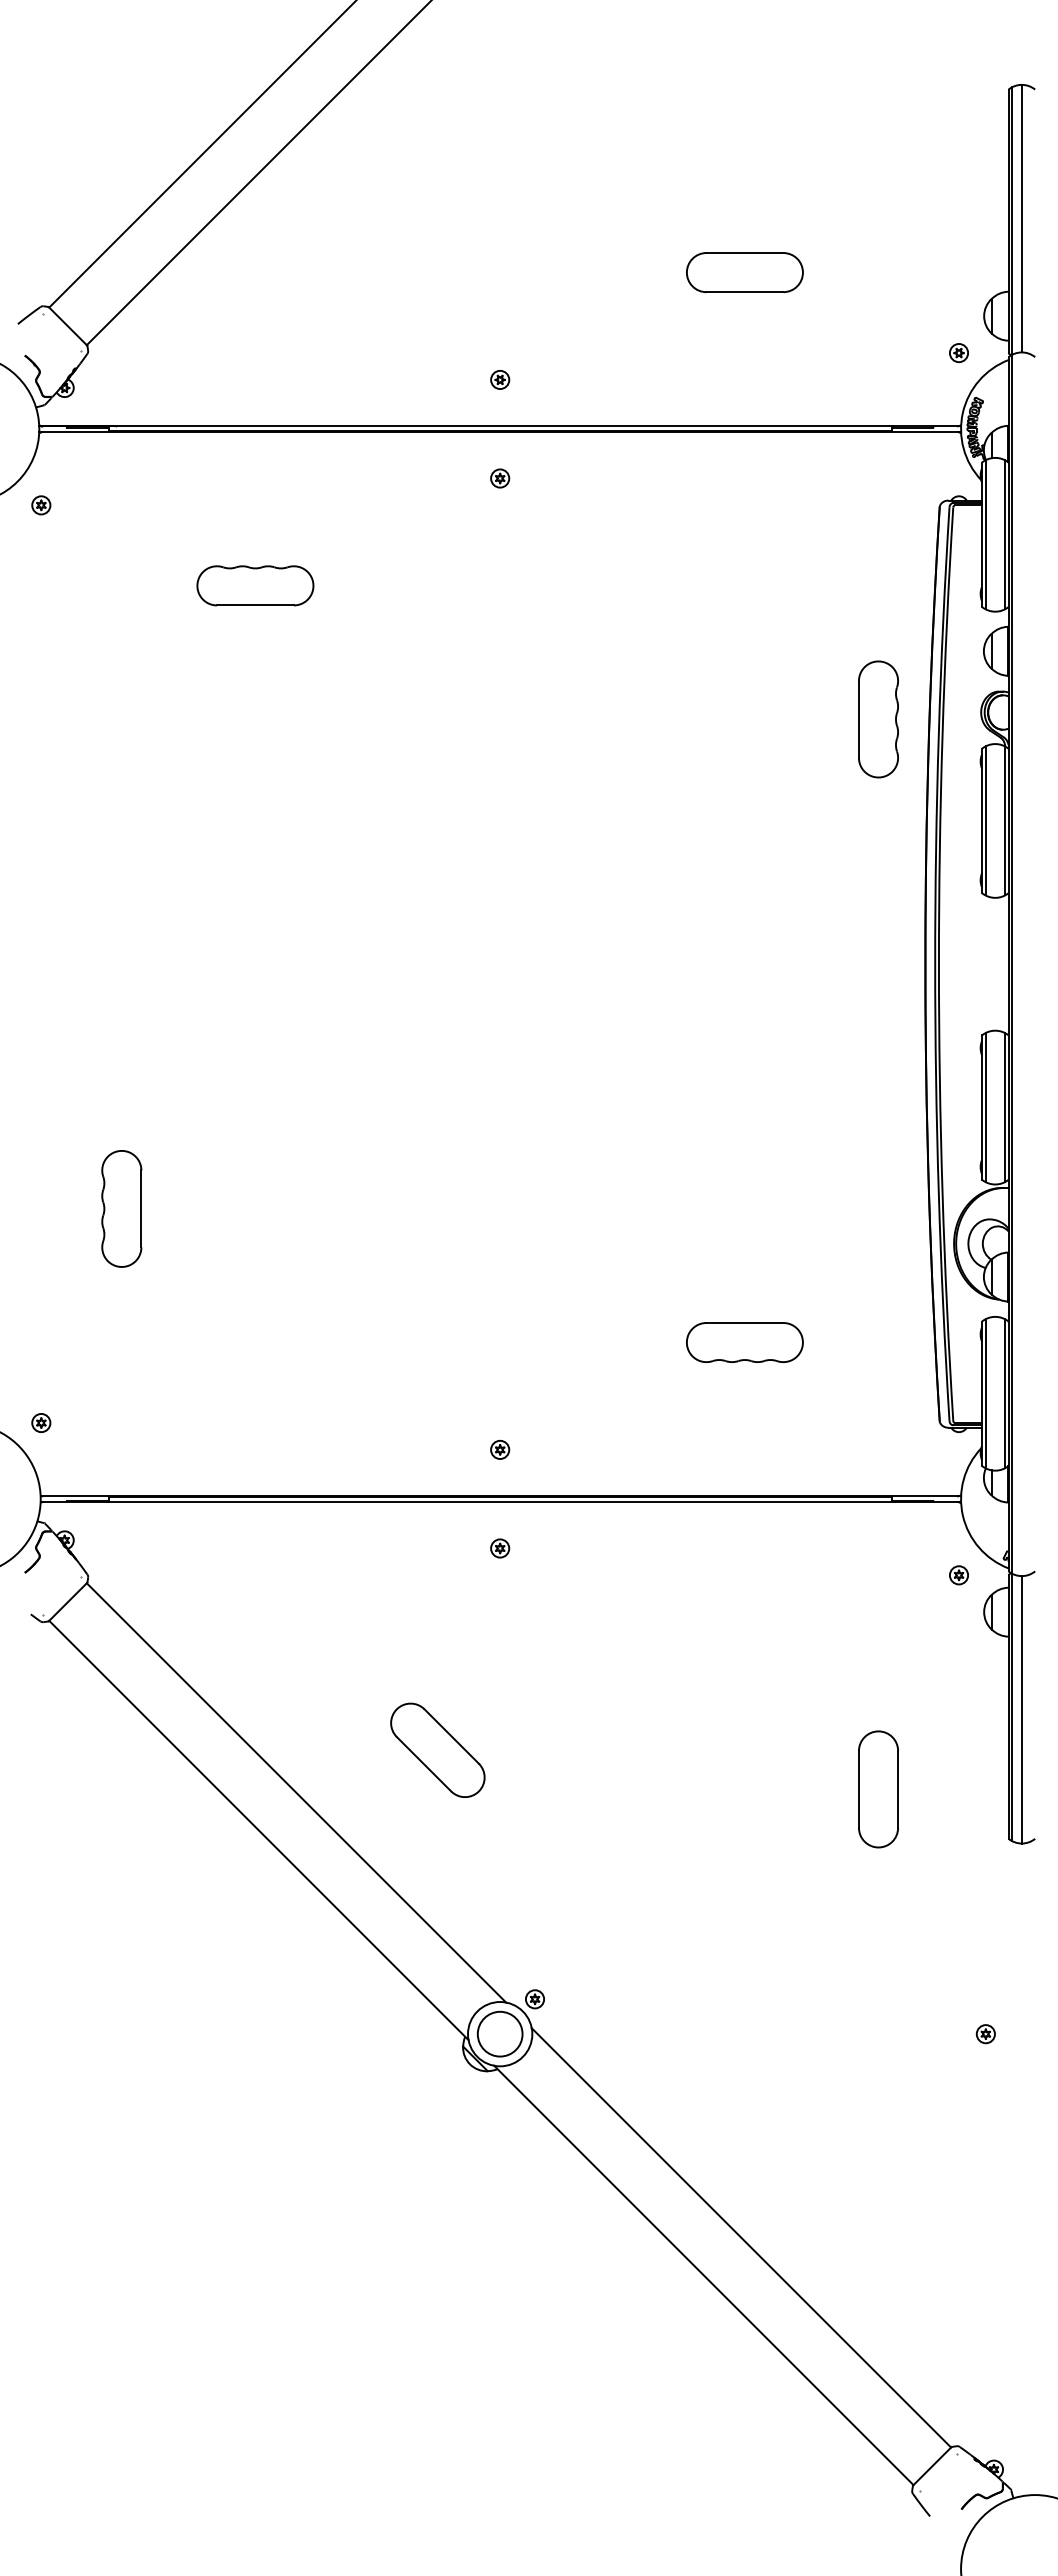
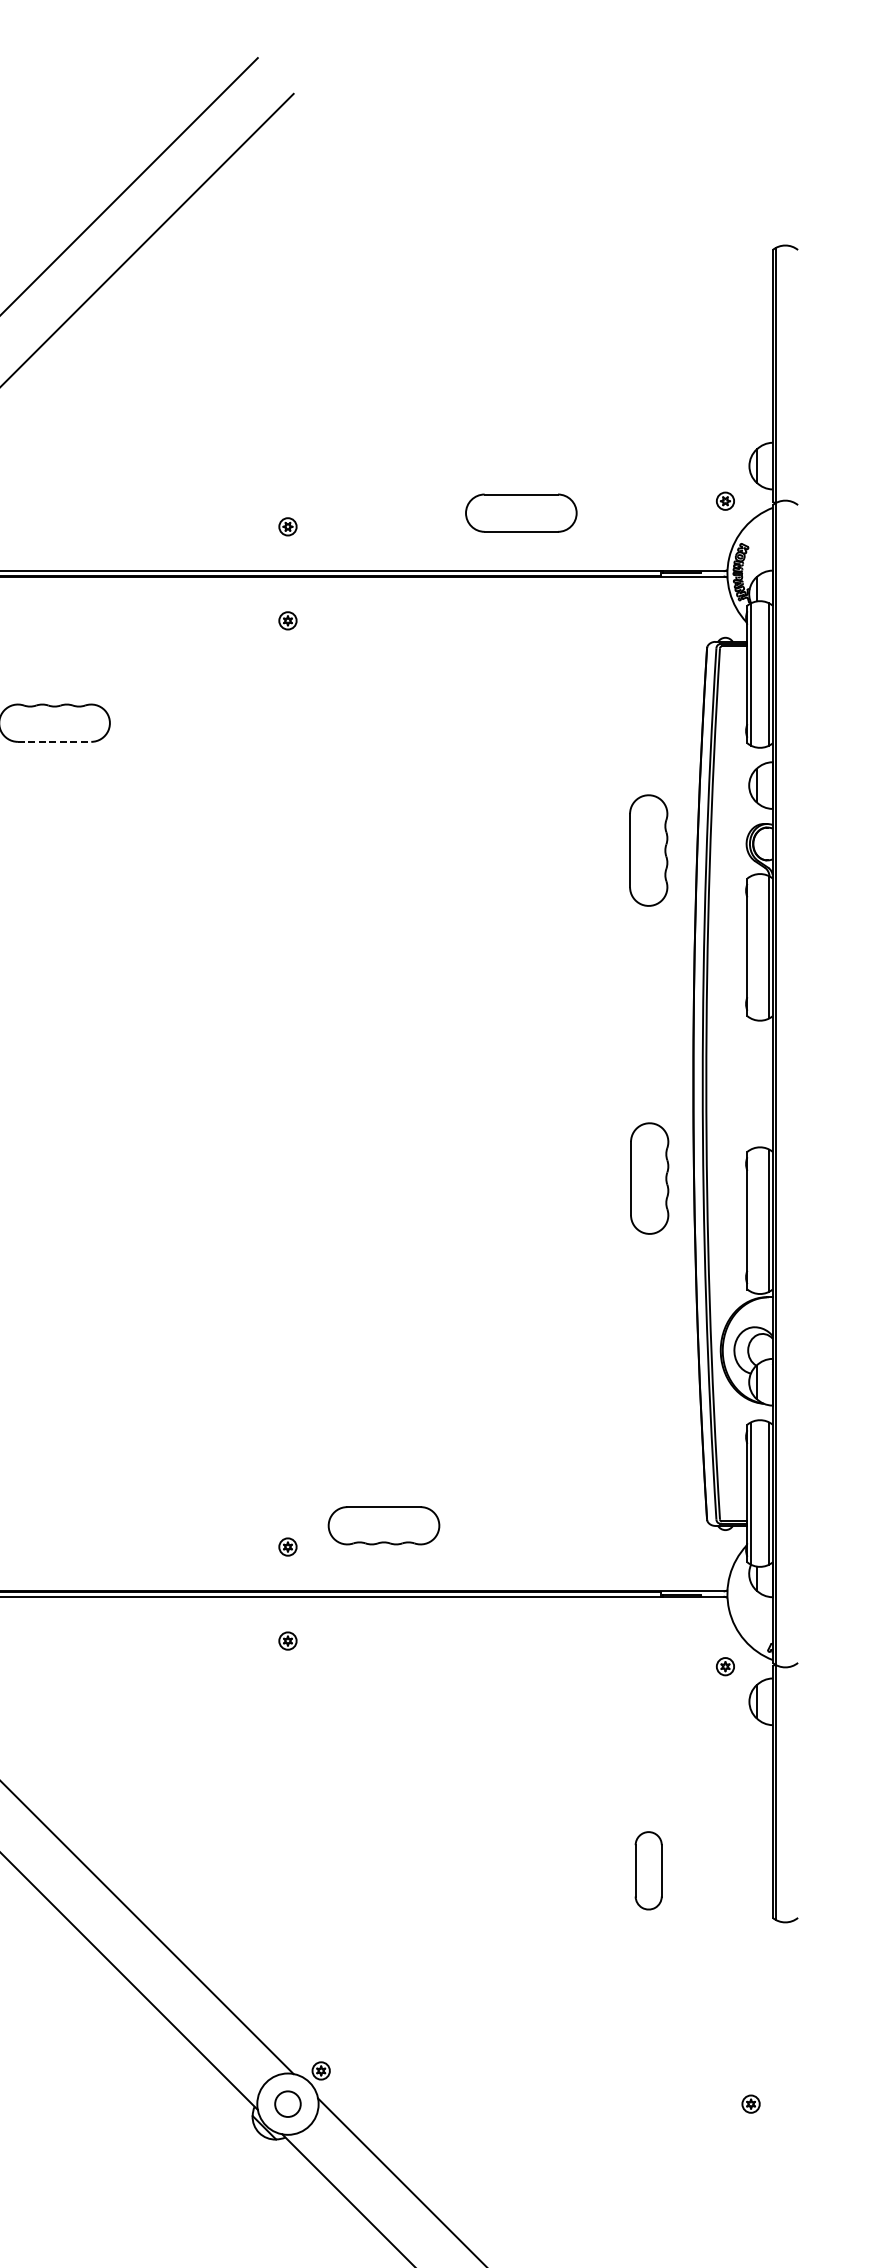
line: (1021, 218) -> (785, 372), removed
part: (744, 272) -> (520, 513), moved
line: (255, 605) -> (54, 741), solid -> dashed
line: (985, 820) -> (750, 946), removed
part: (879, 1063) -> (649, 1178), added
line: (985, 1107) -> (750, 1220), removed
part: (744, 1342) -> (383, 1525), moved
line: (1021, 1709) -> (785, 1794), removed
part: (437, 1749) -> (228, 1832), removed
part: (878, 1789) -> (648, 1870), size x0.7
circle: (499, 2033) -> (287, 2103), size x0.6

